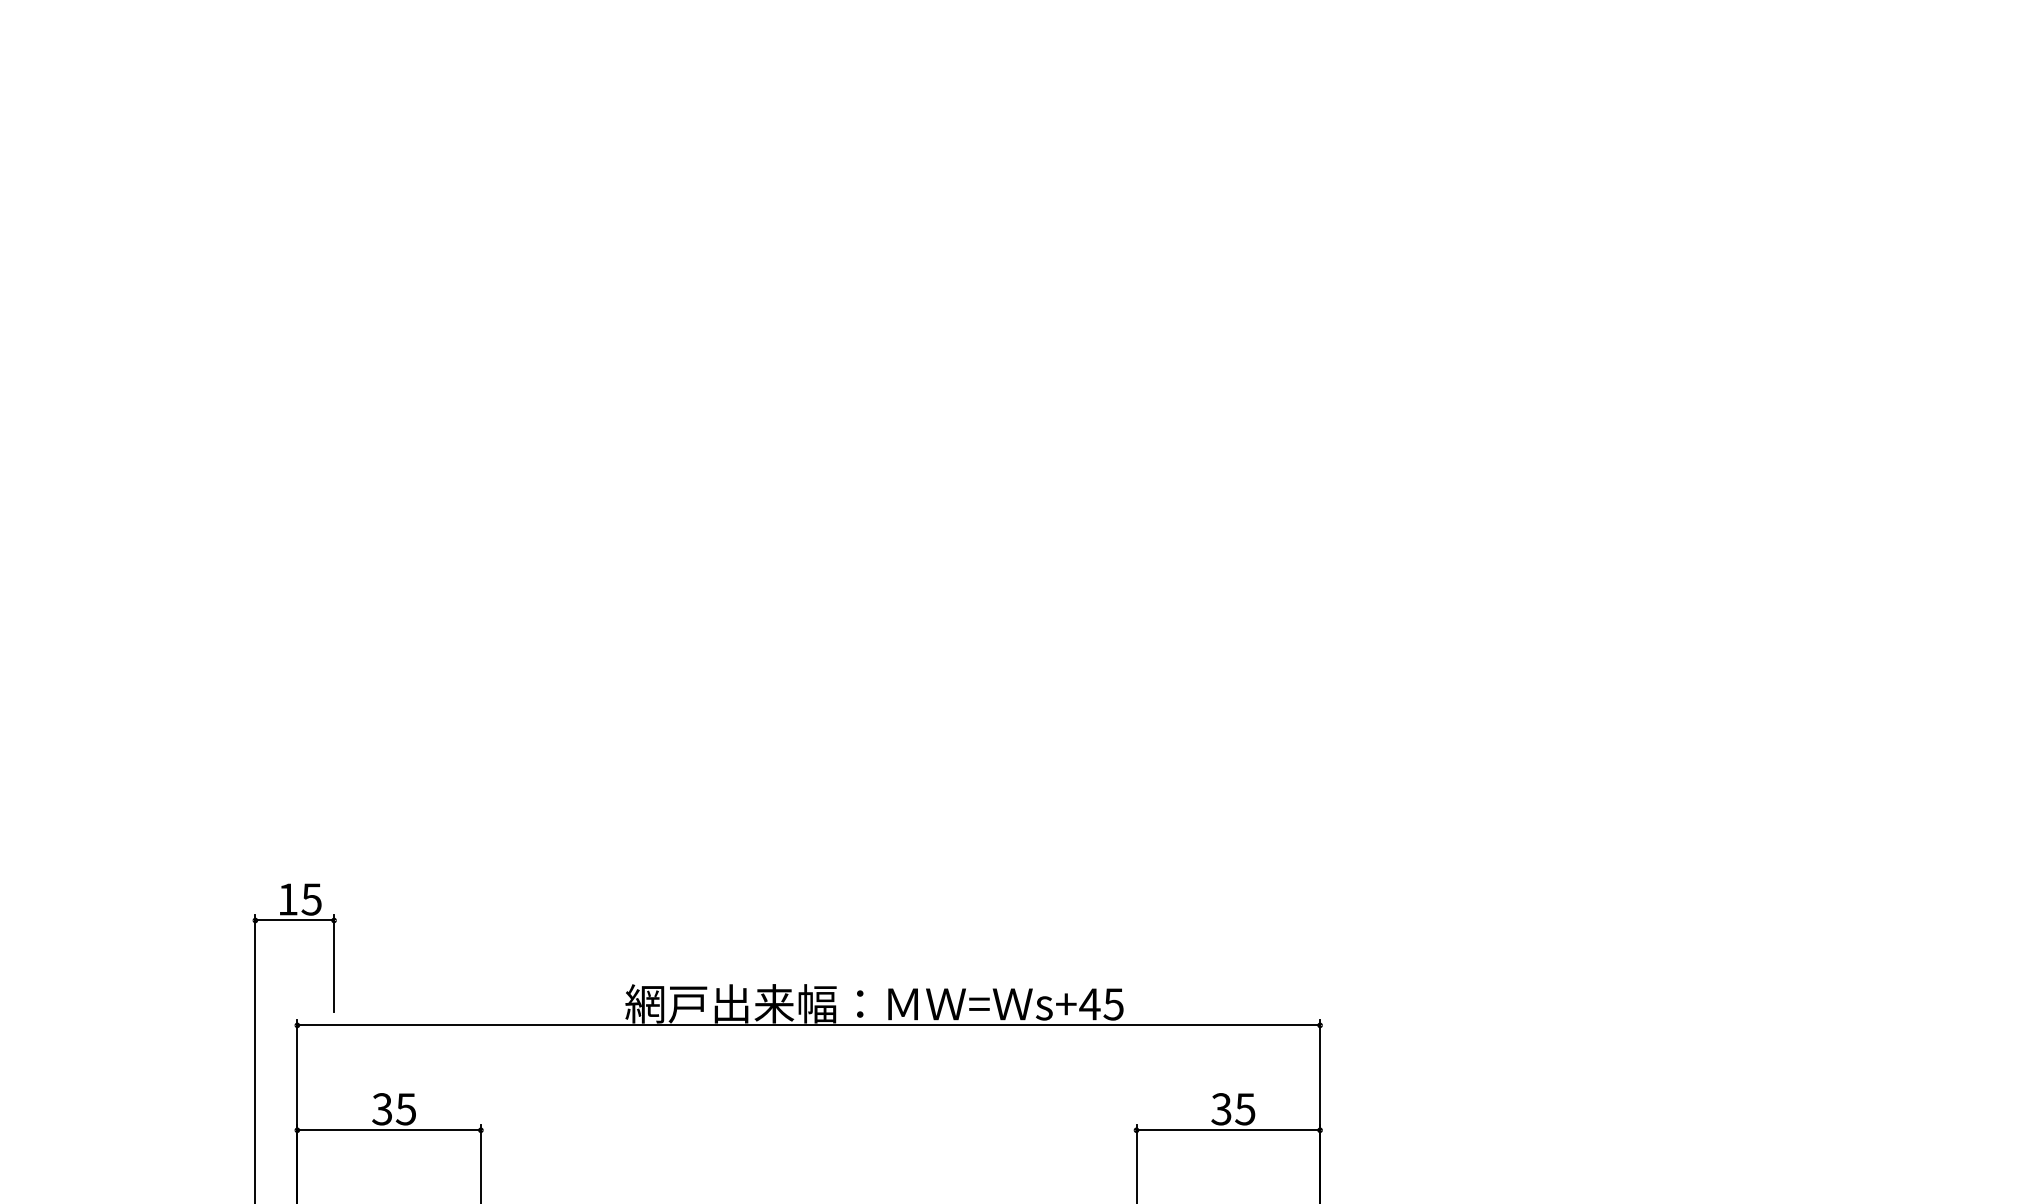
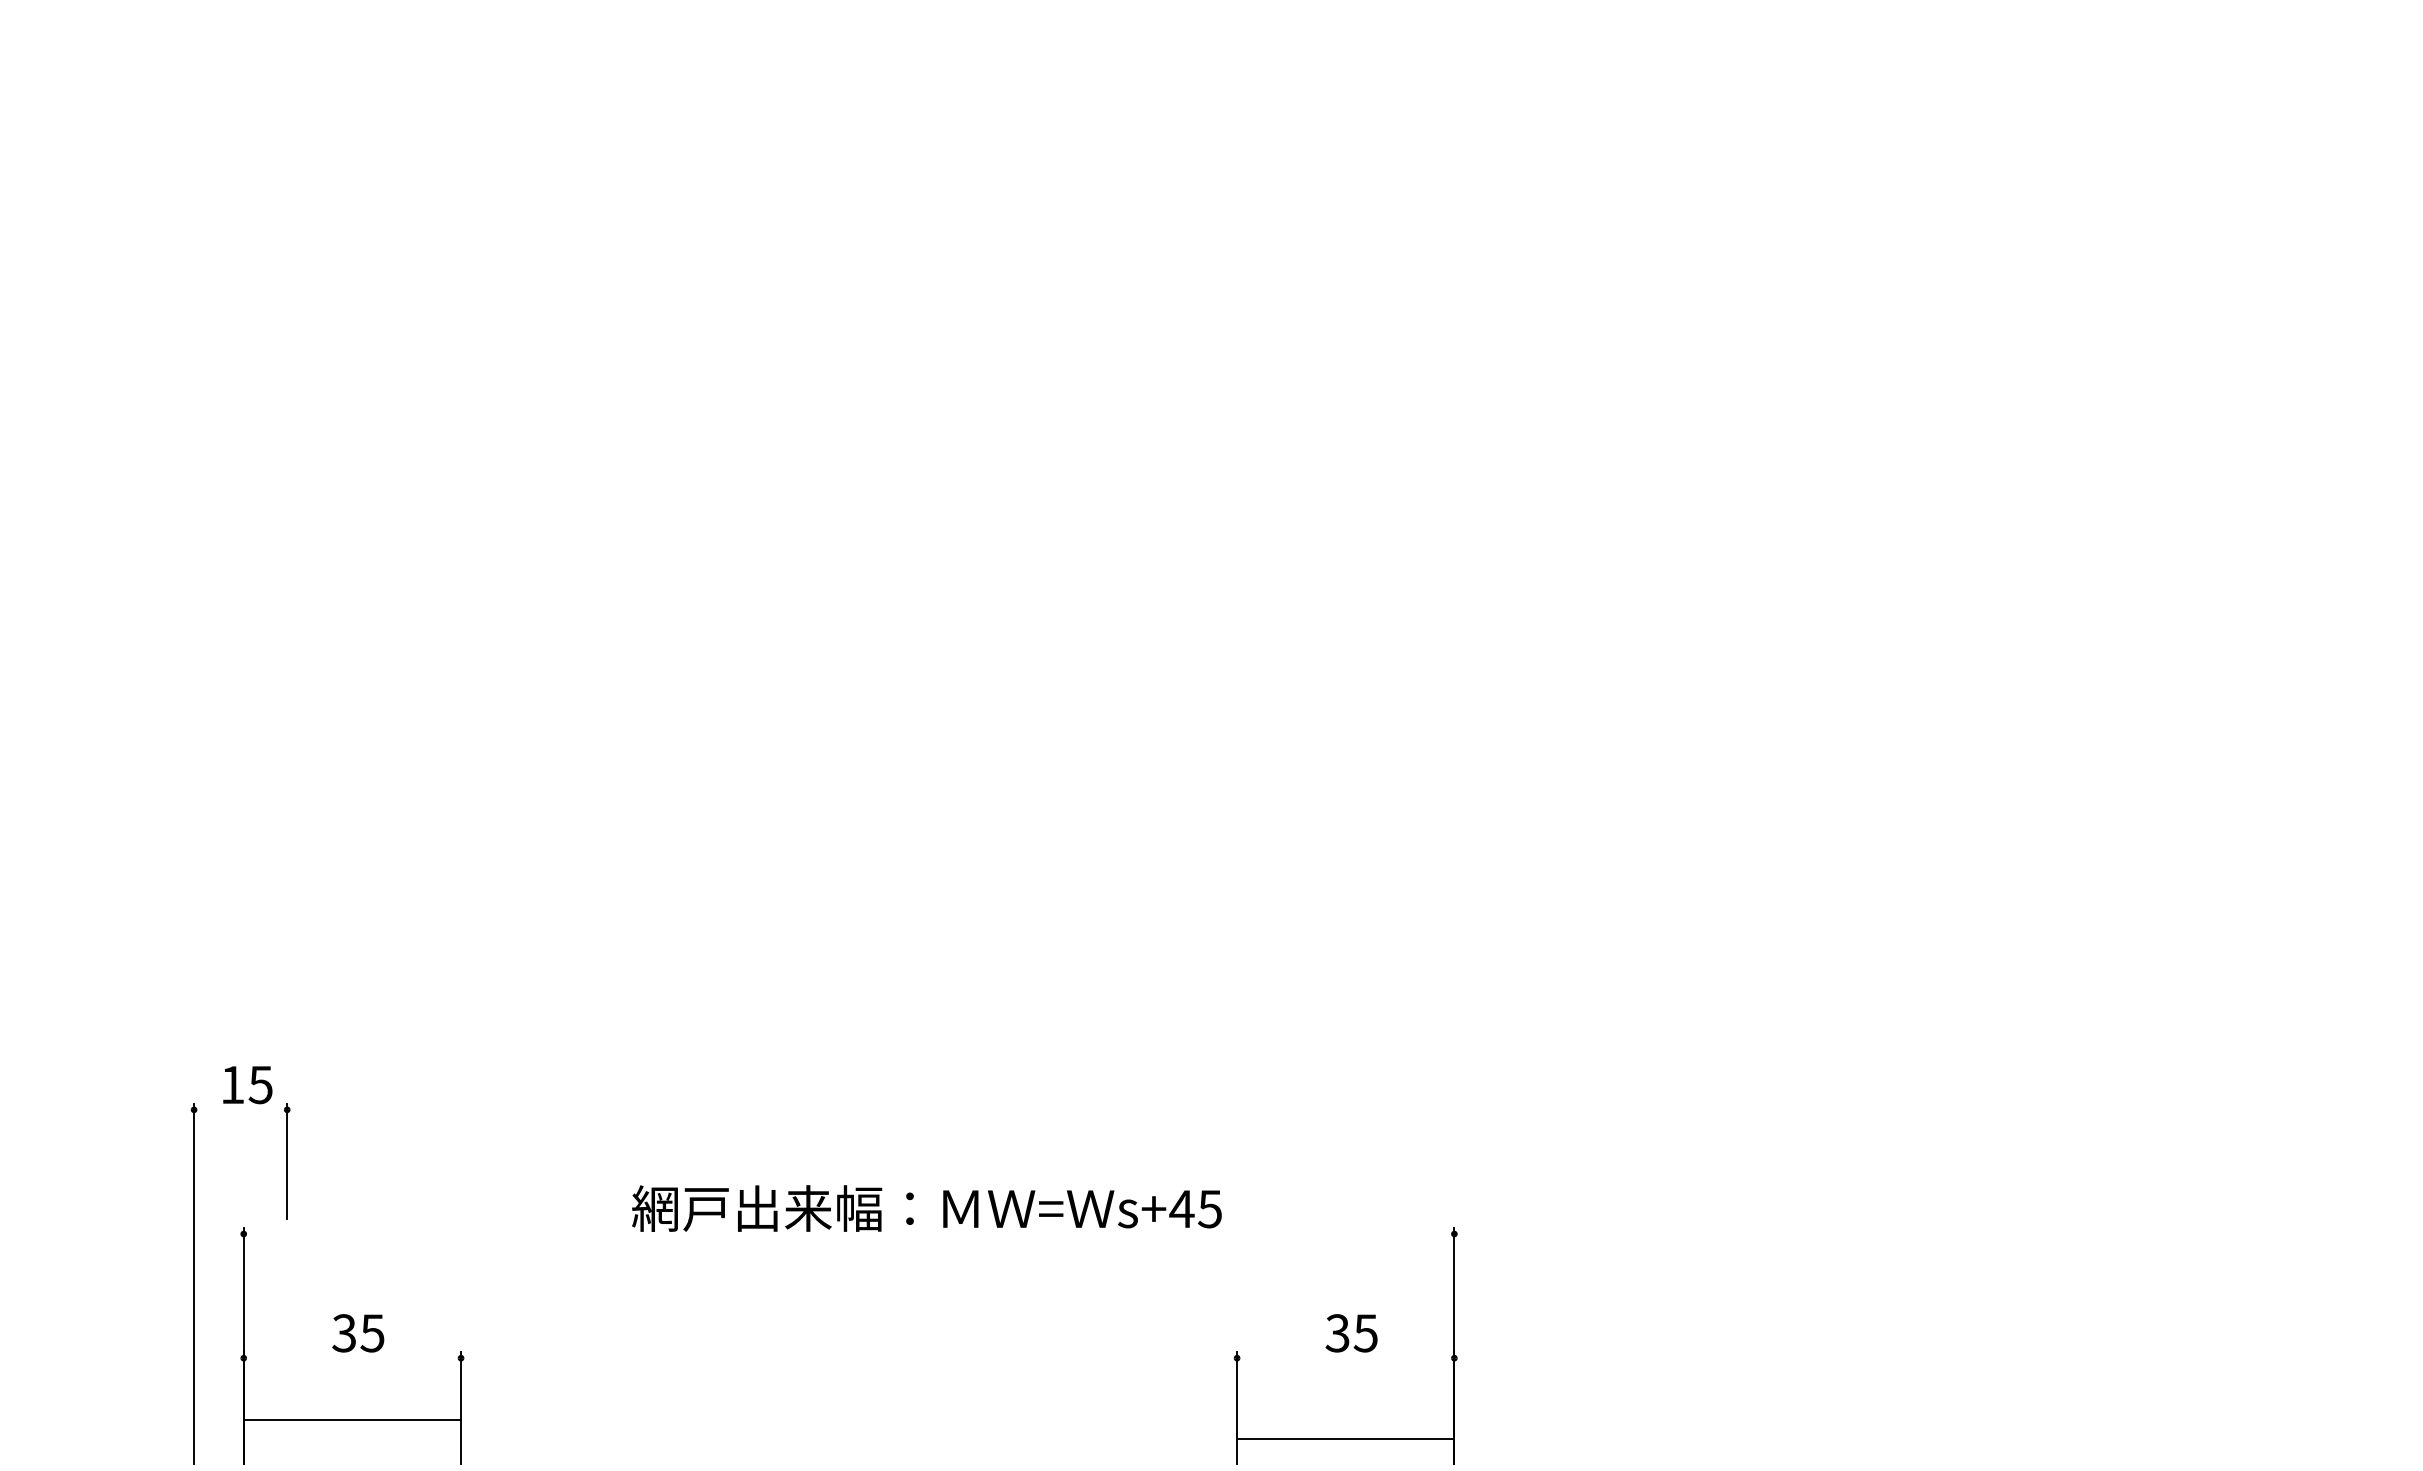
line: (294, 920) -> (240, 1109), removed
line: (808, 1025) -> (848, 1234), removed
line: (389, 1130) -> (352, 1420), moved
line: (1228, 1130) -> (1345, 1439), moved

